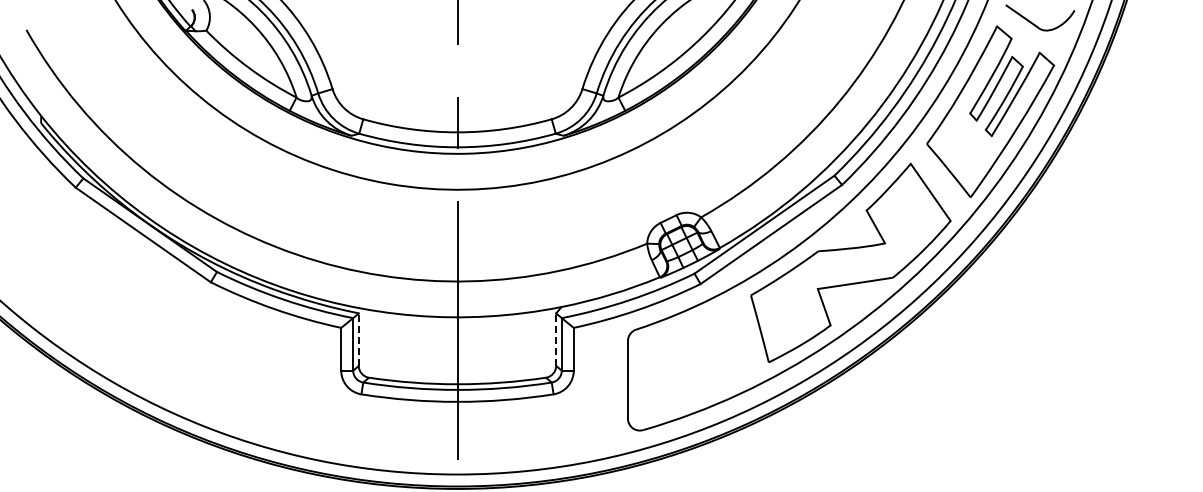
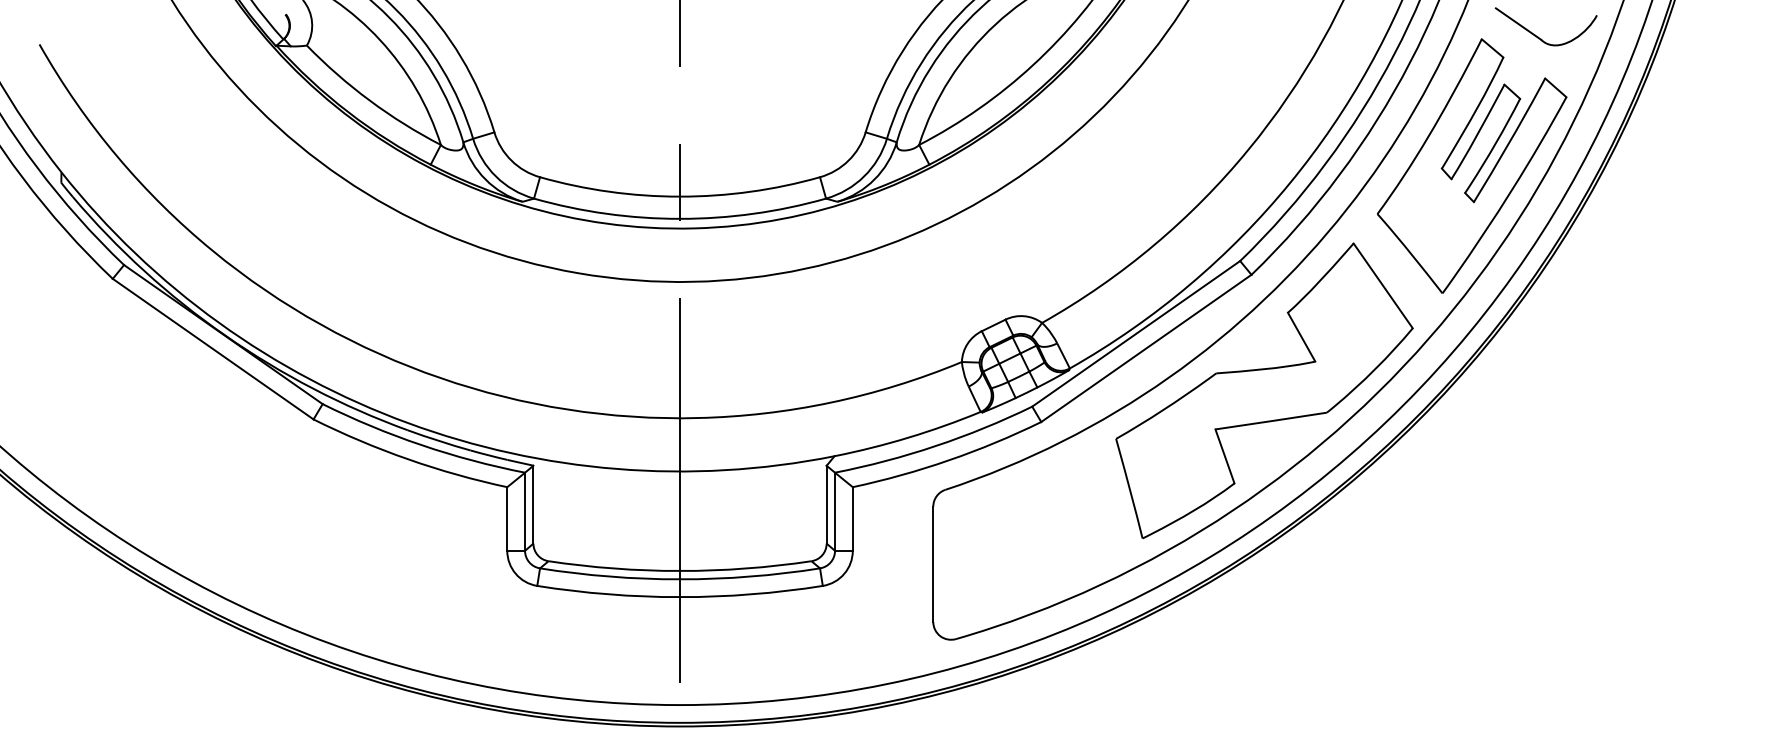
line: (358, 339) -> (532, 504), dashed -> solid
line: (556, 339) -> (827, 504), dashed -> solid

